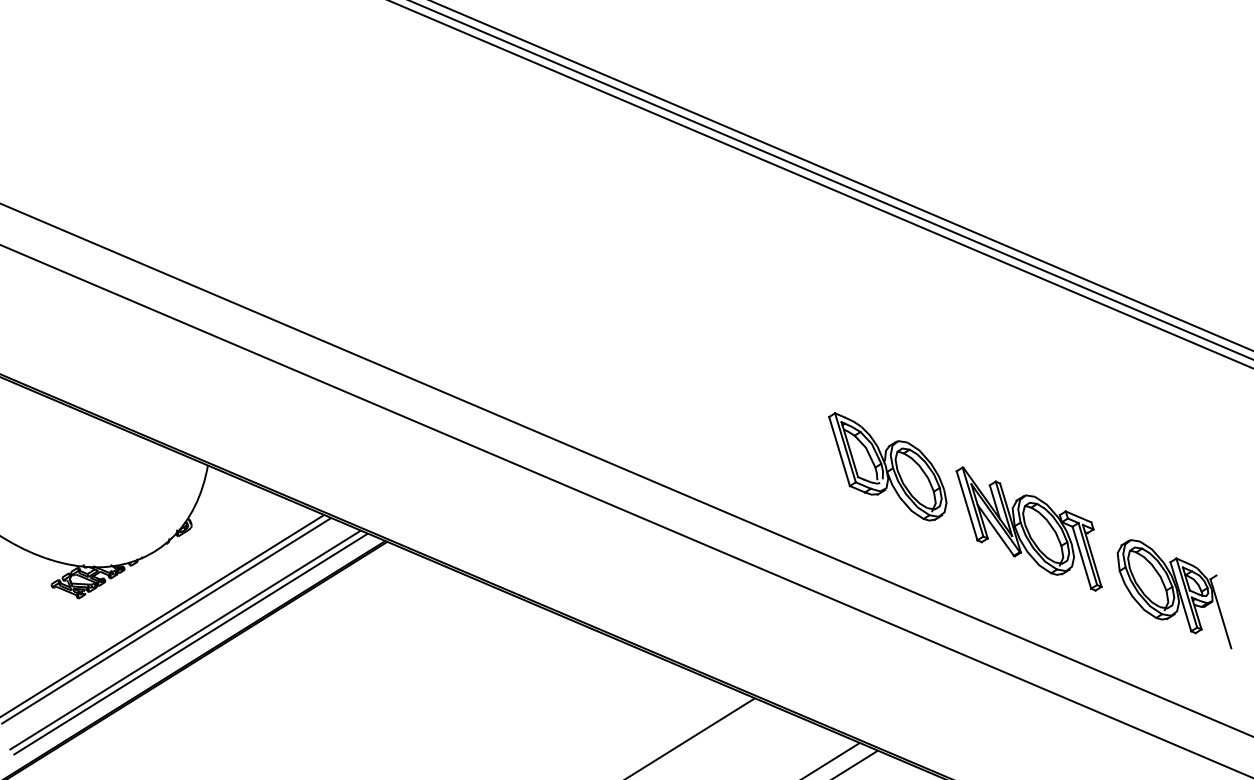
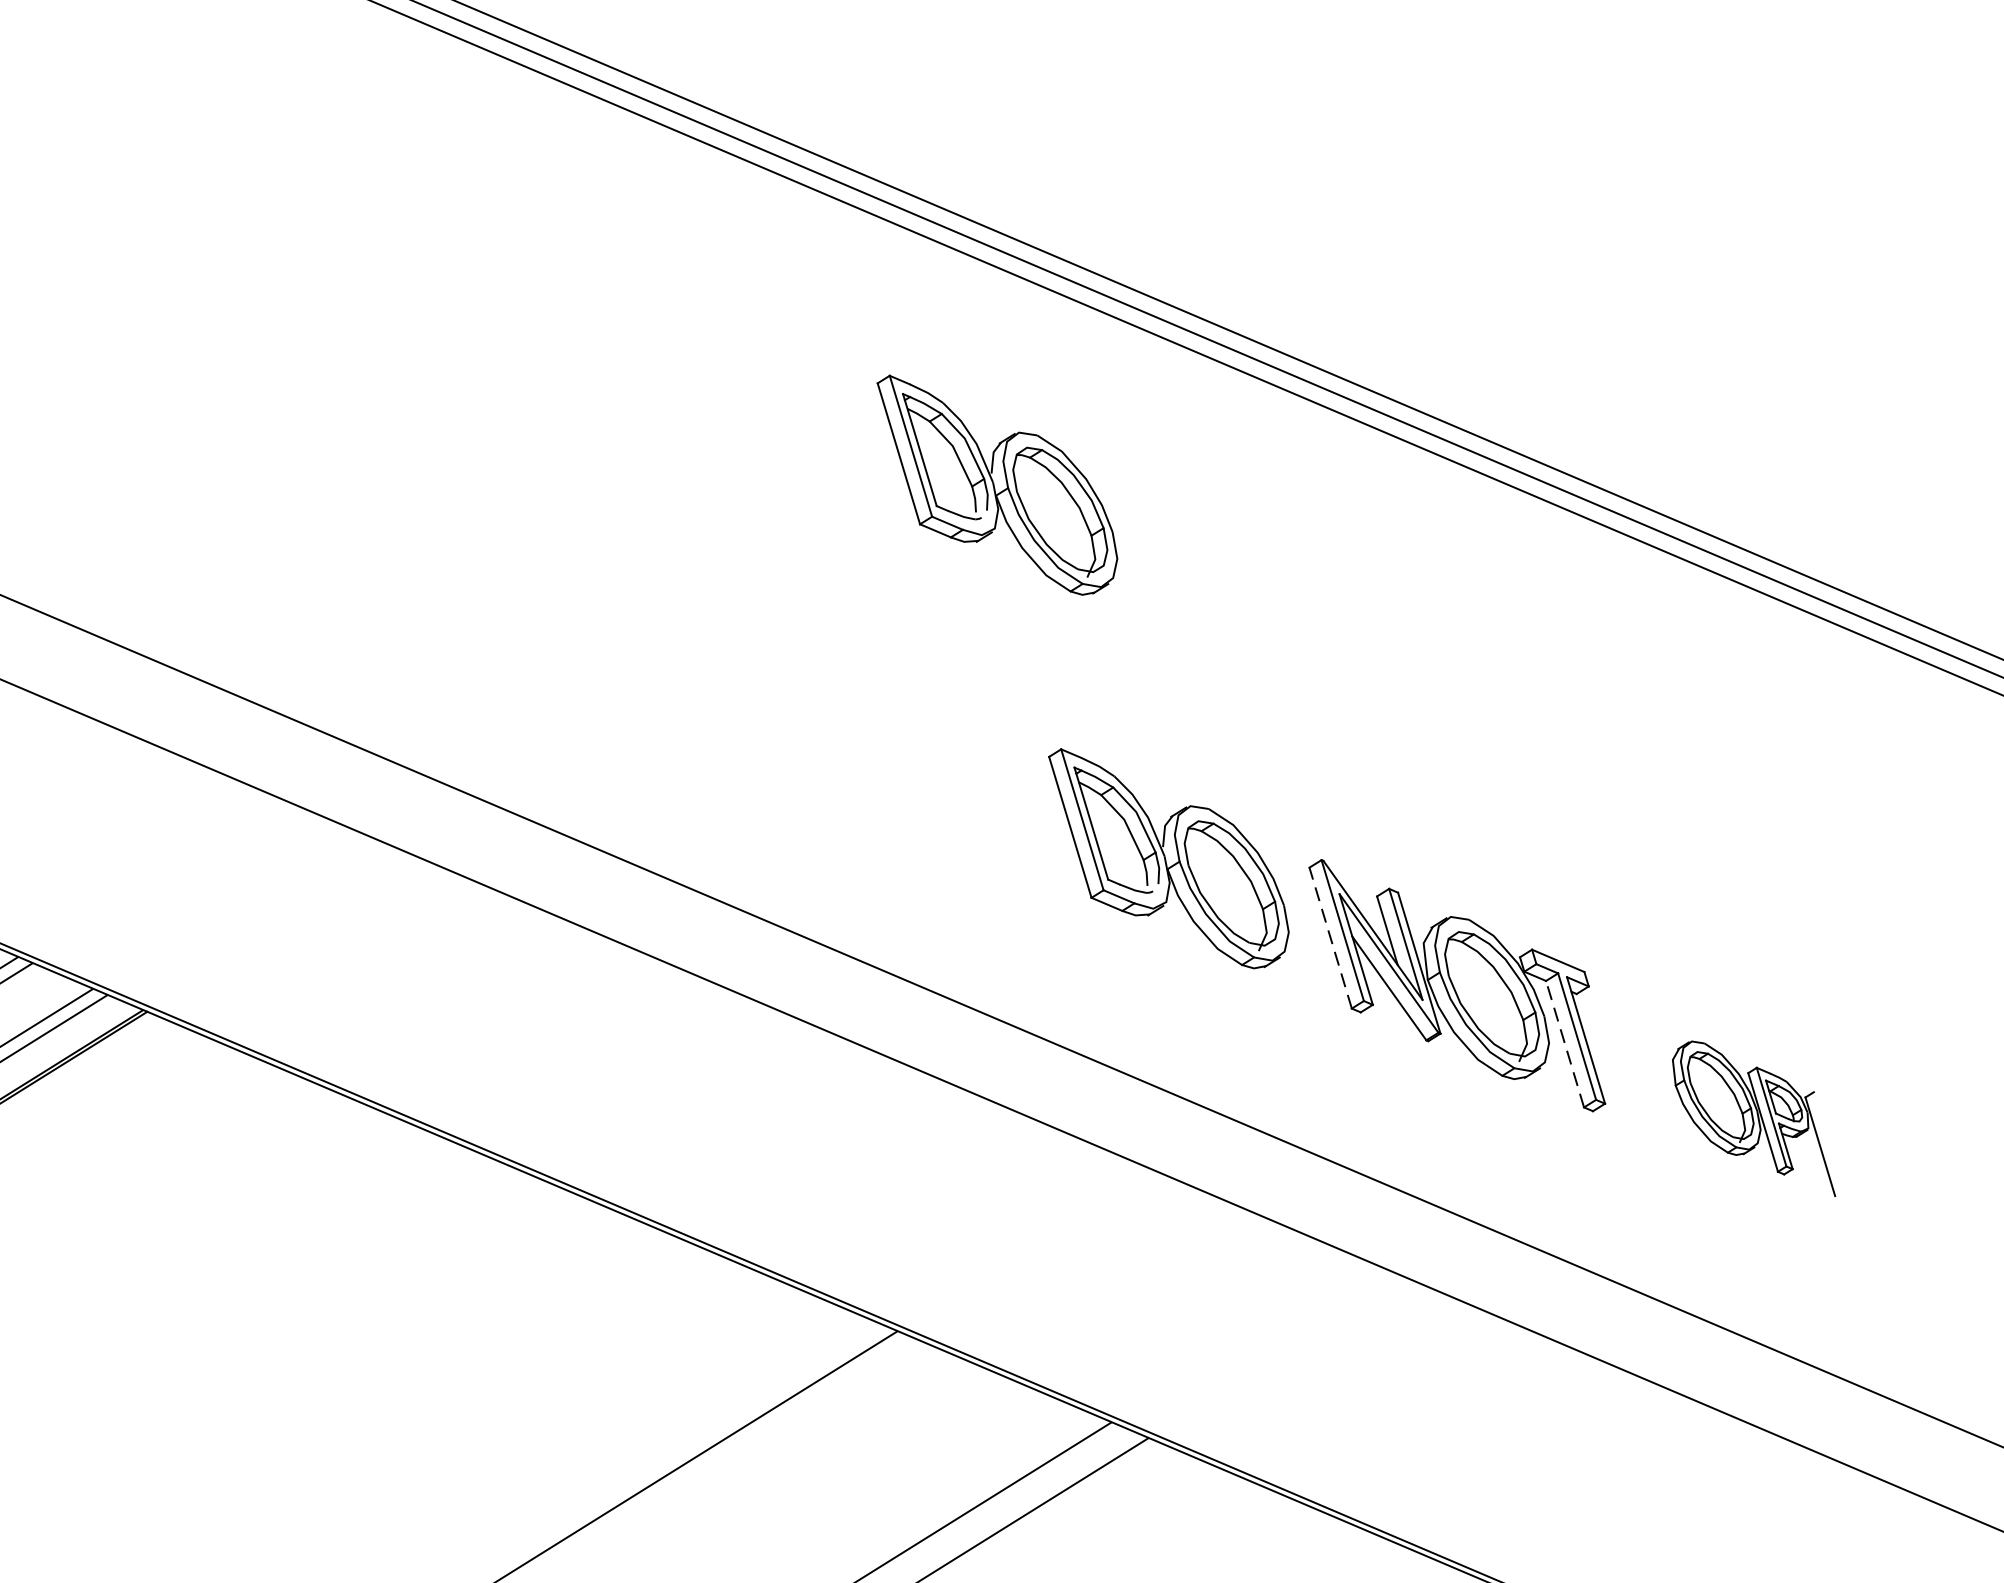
part: (803, 283) -> (996, 484), added
line: (966, 505) -> (1329, 937), solid -> dashed
line: (1081, 557) -> (1564, 1043), solid -> dashed
part: (1174, 594) -> (1754, 1119), size x0.7

